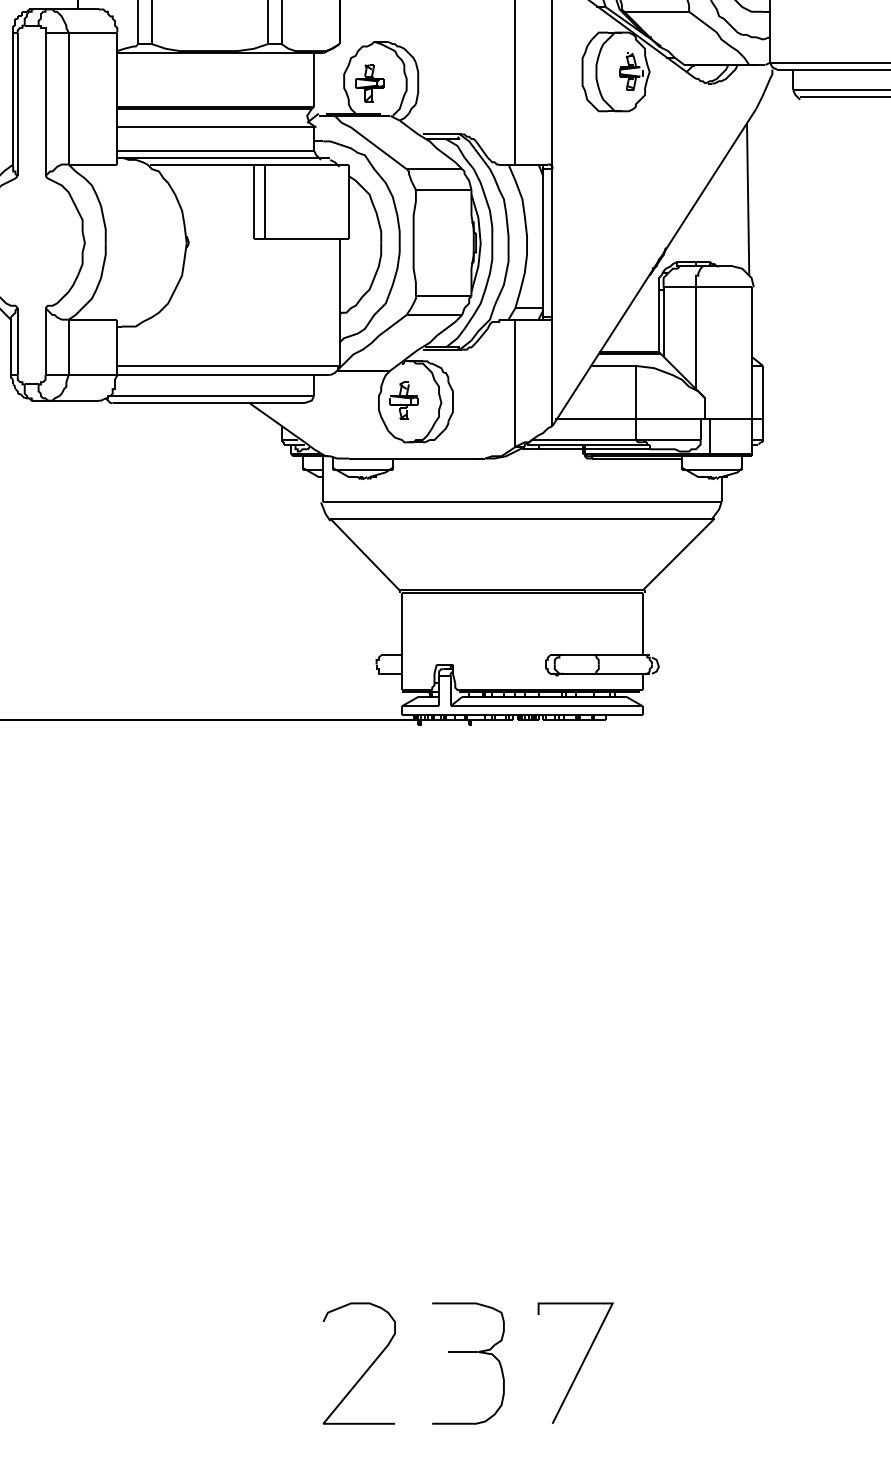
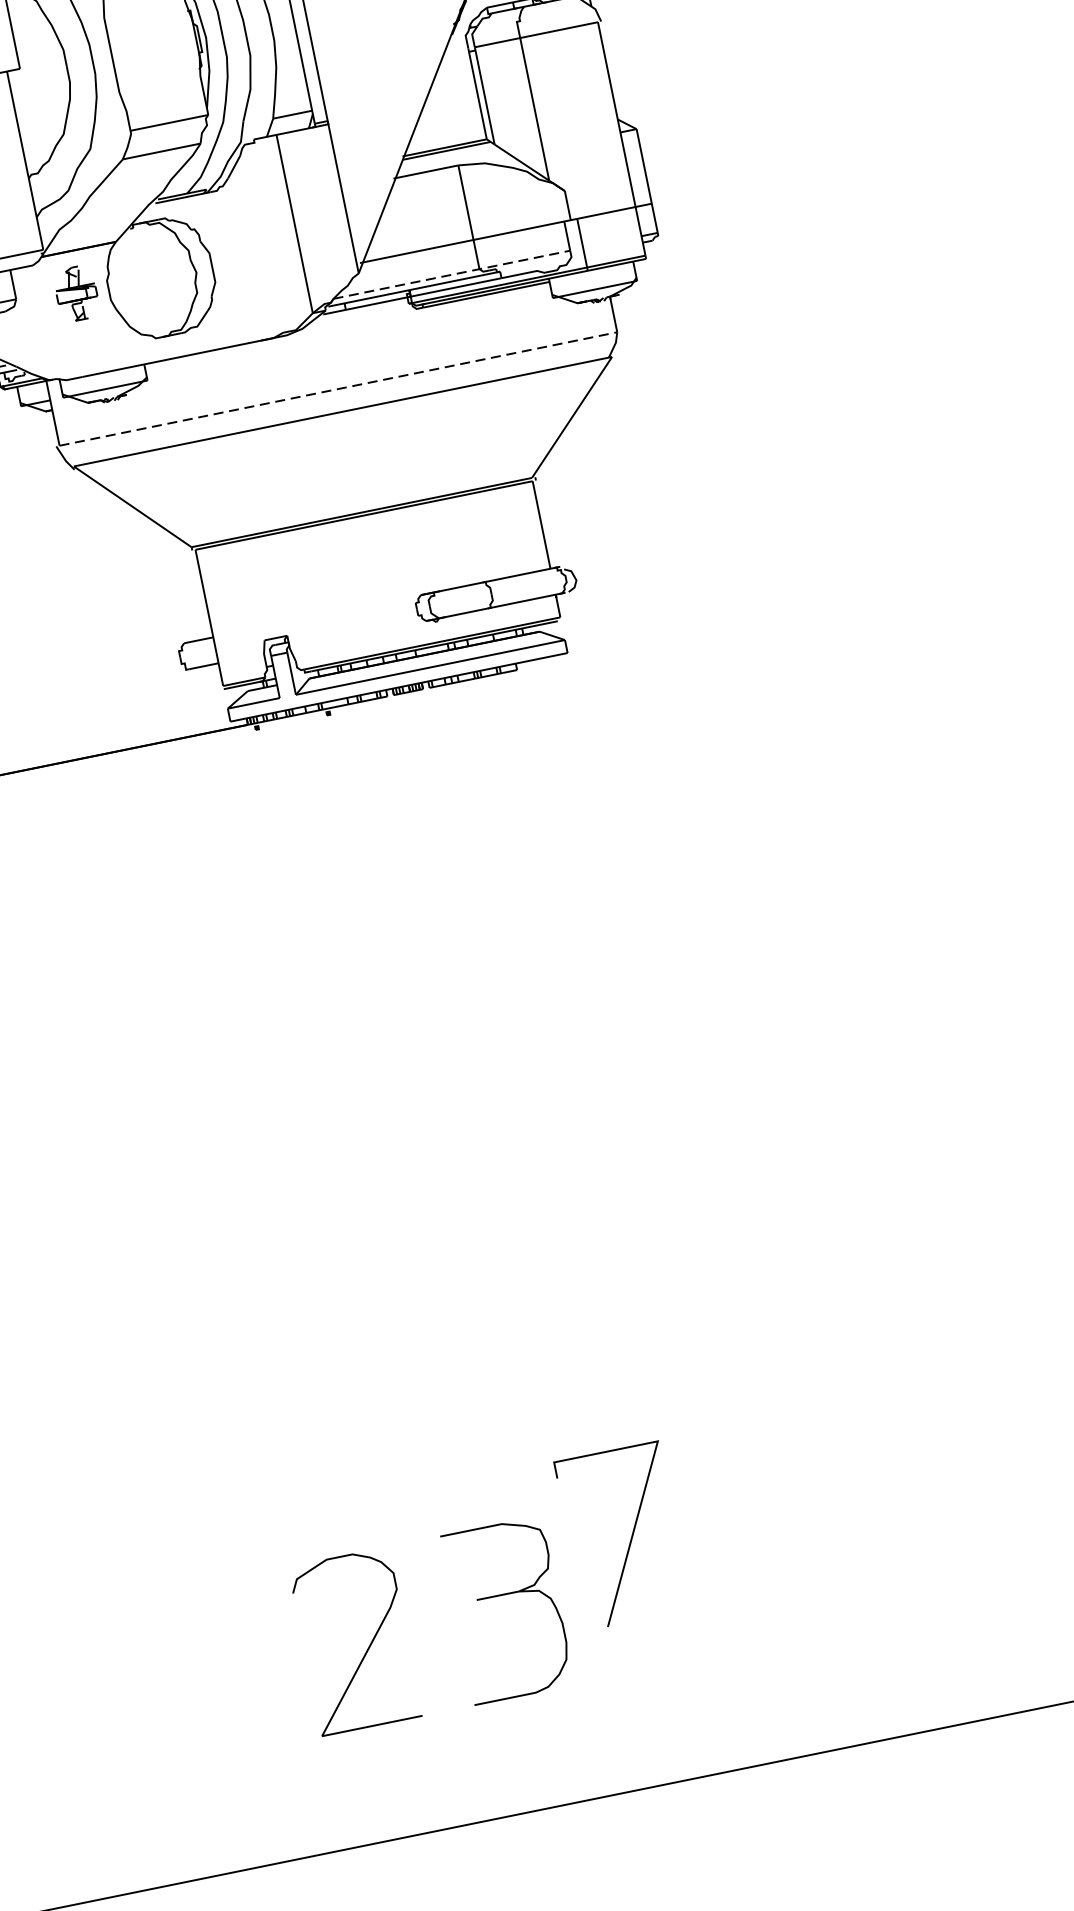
part: (403, 400) -> (75, 293), moved
line: (616, 440) -> (452, 275), solid -> dashed
line: (522, 502) -> (338, 389), solid -> dashed
line: (580, 1365) -> (630, 1537), moved

